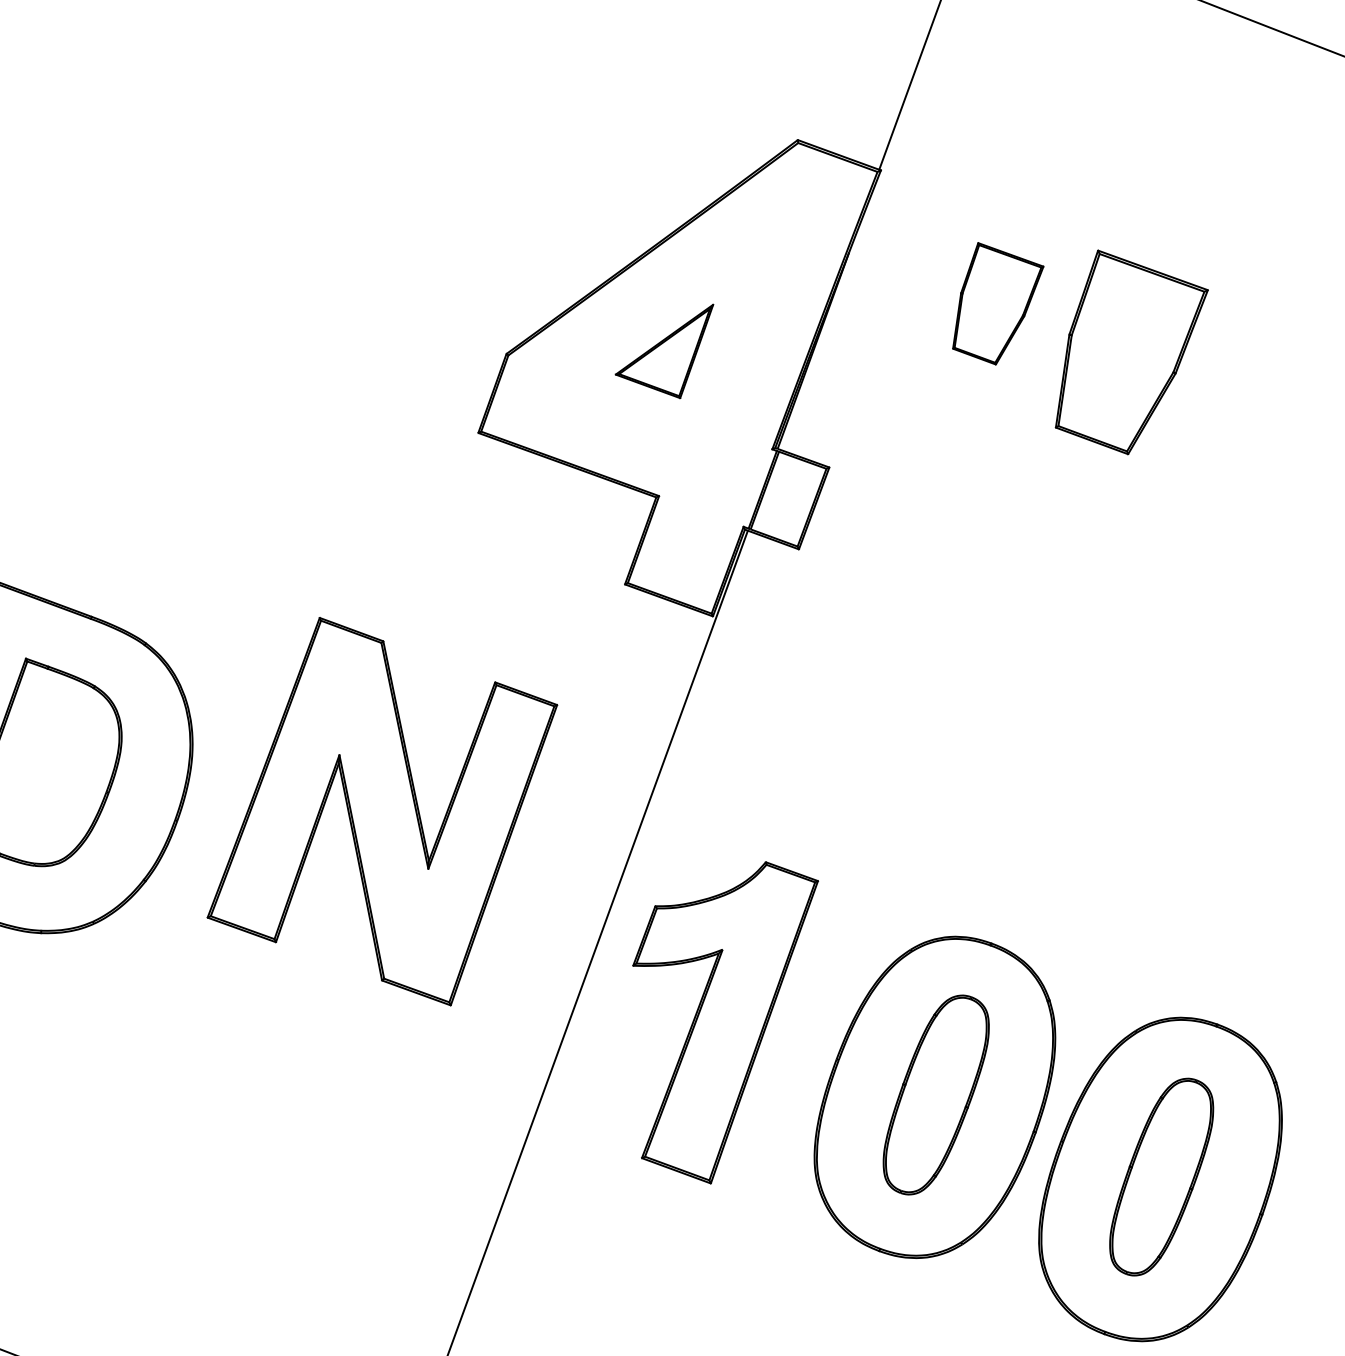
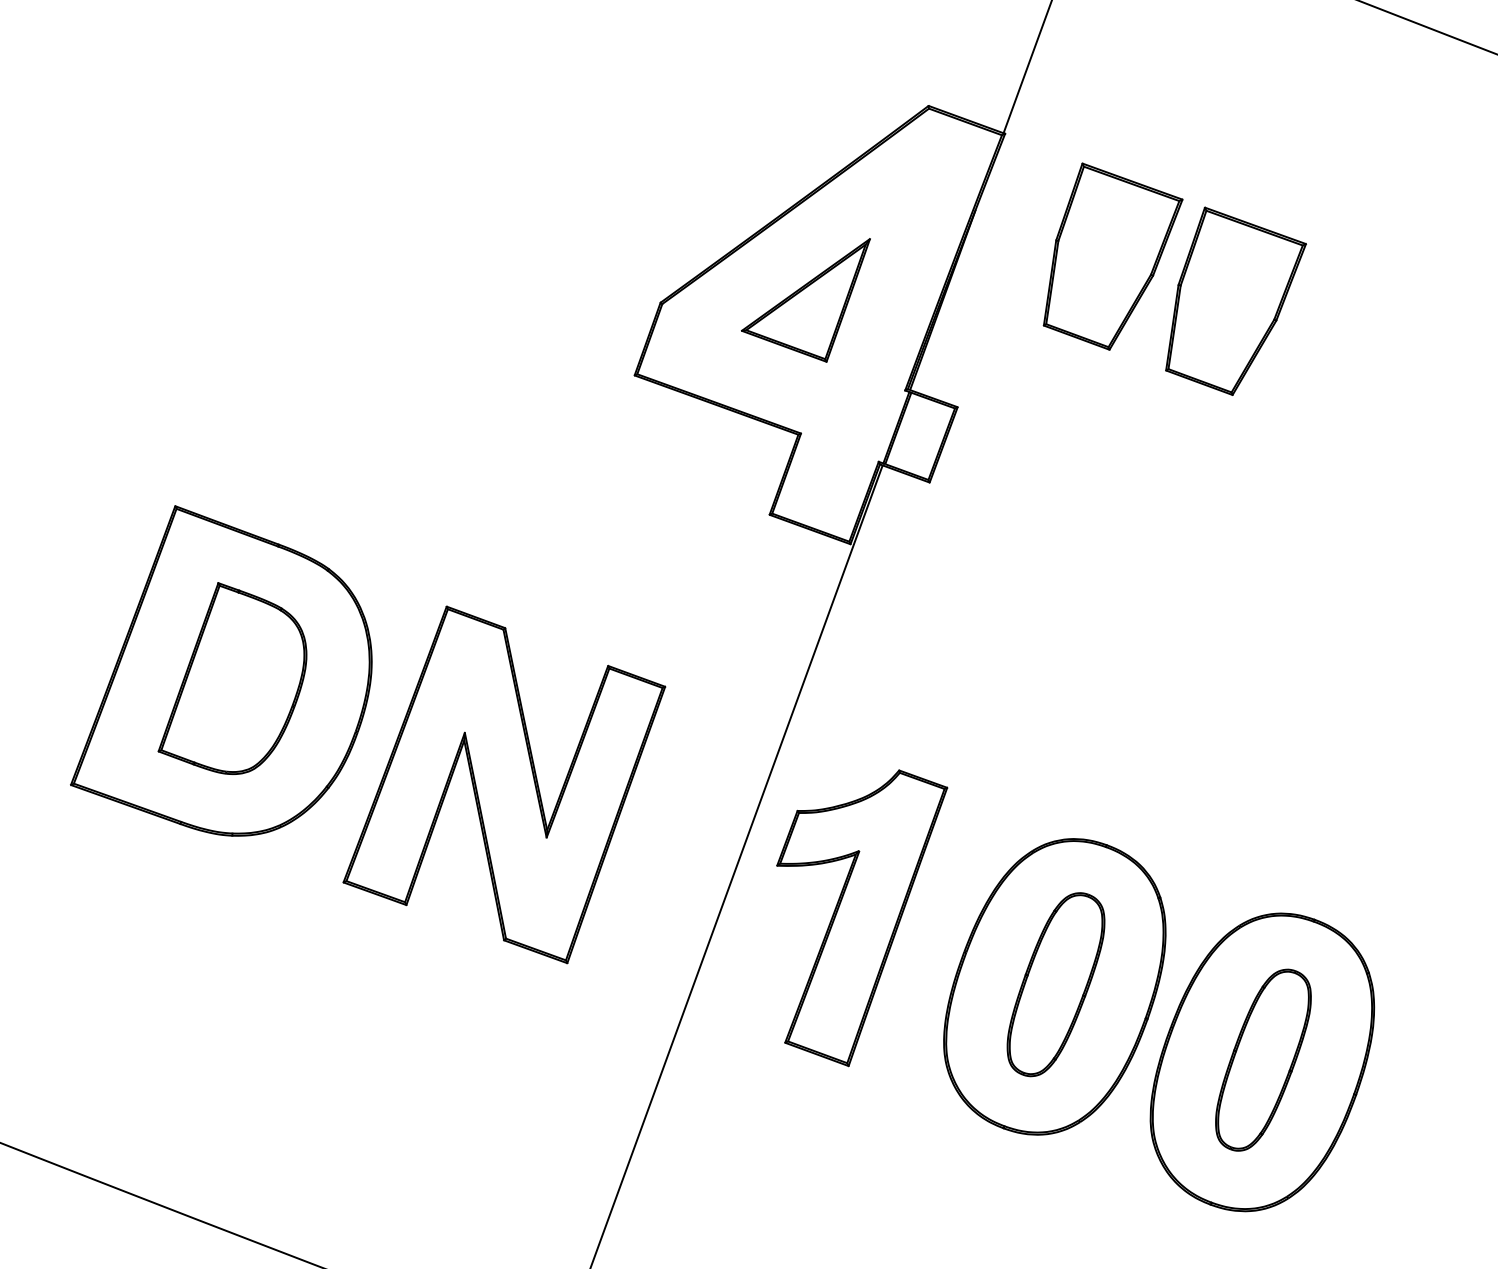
part: (997, 303) -> (1112, 256), size x1.67
part: (664, 351) -> (805, 300), size x1.43
part: (382, 811) -> (504, 784), moved

